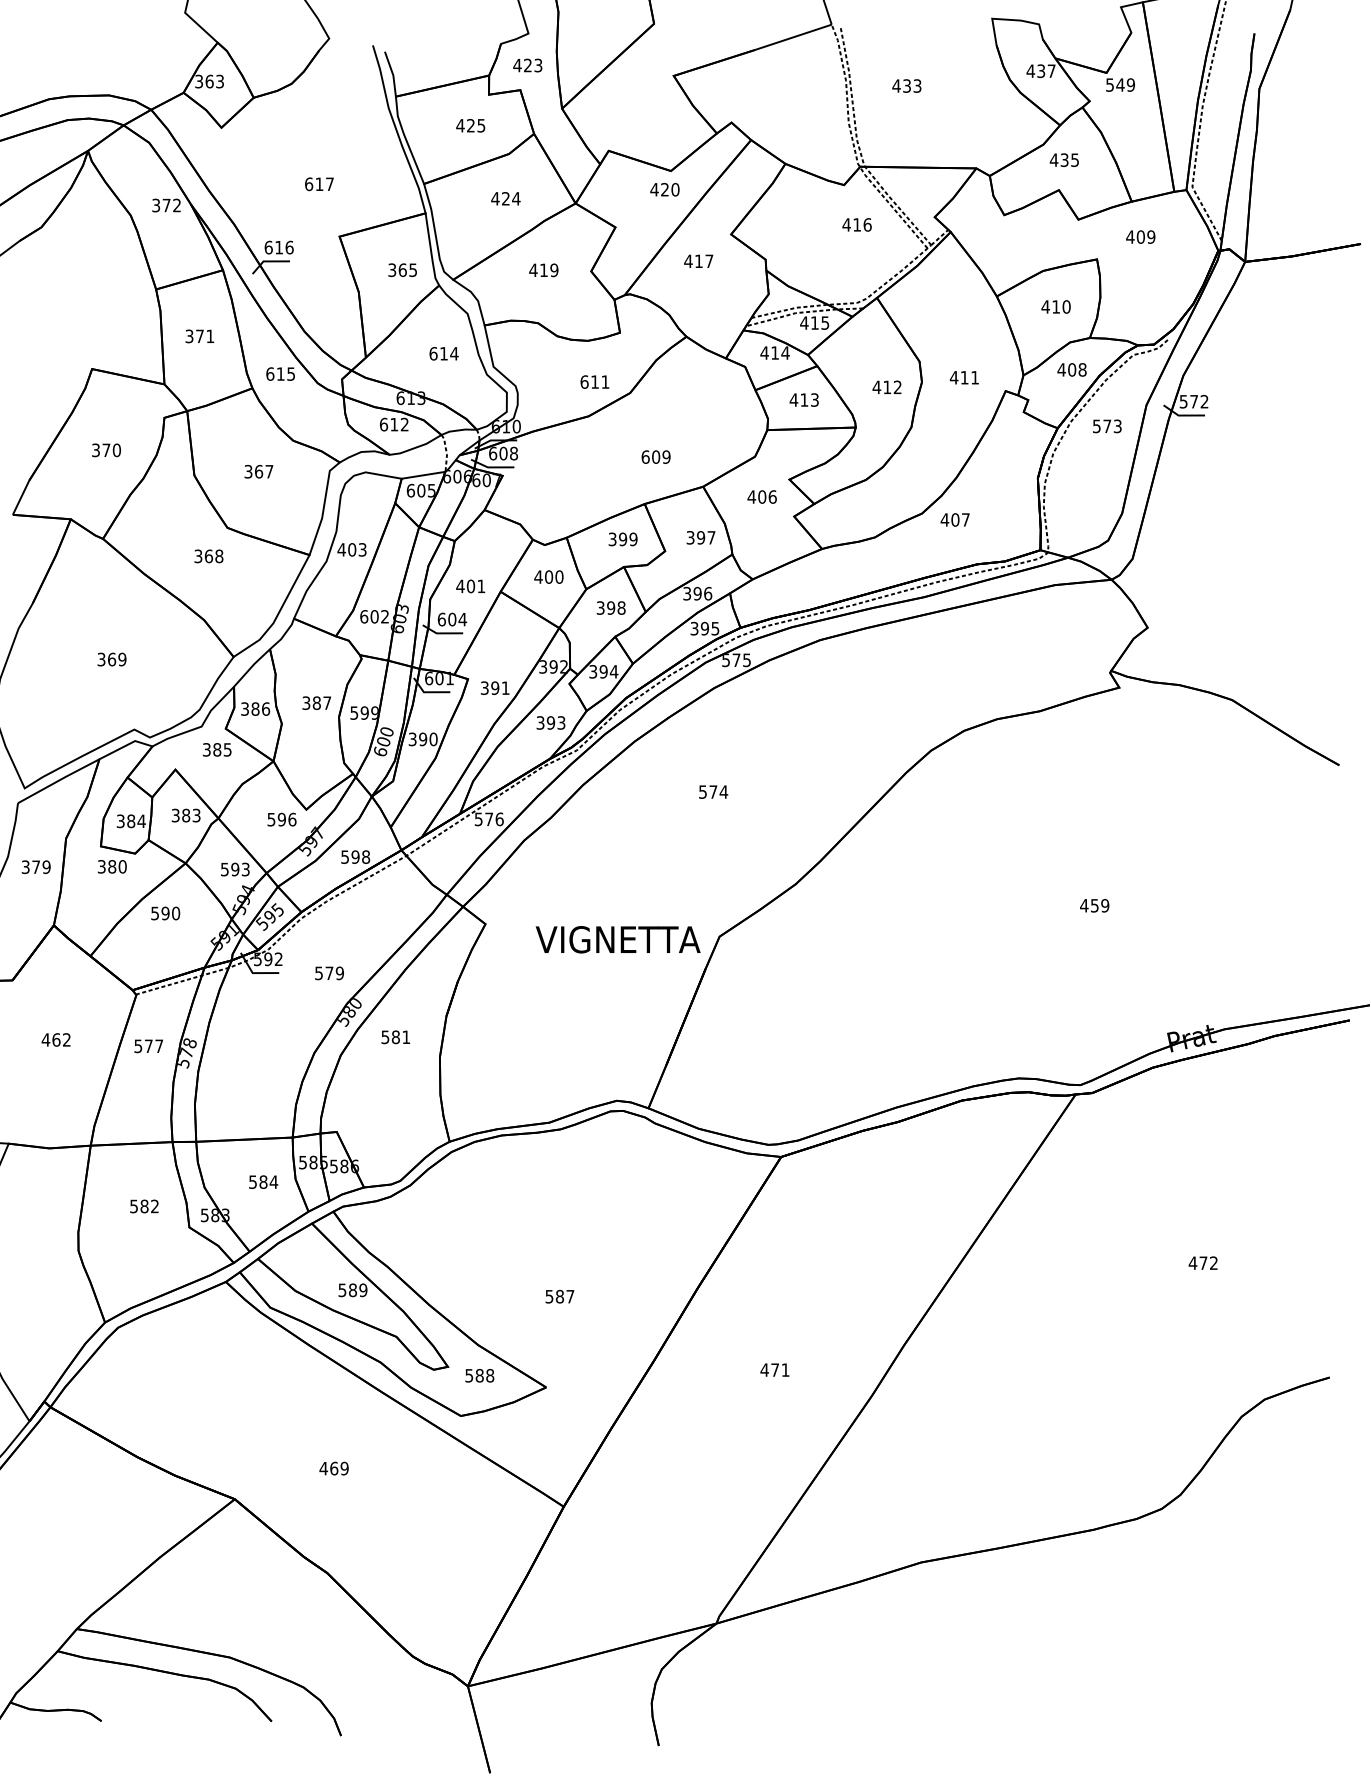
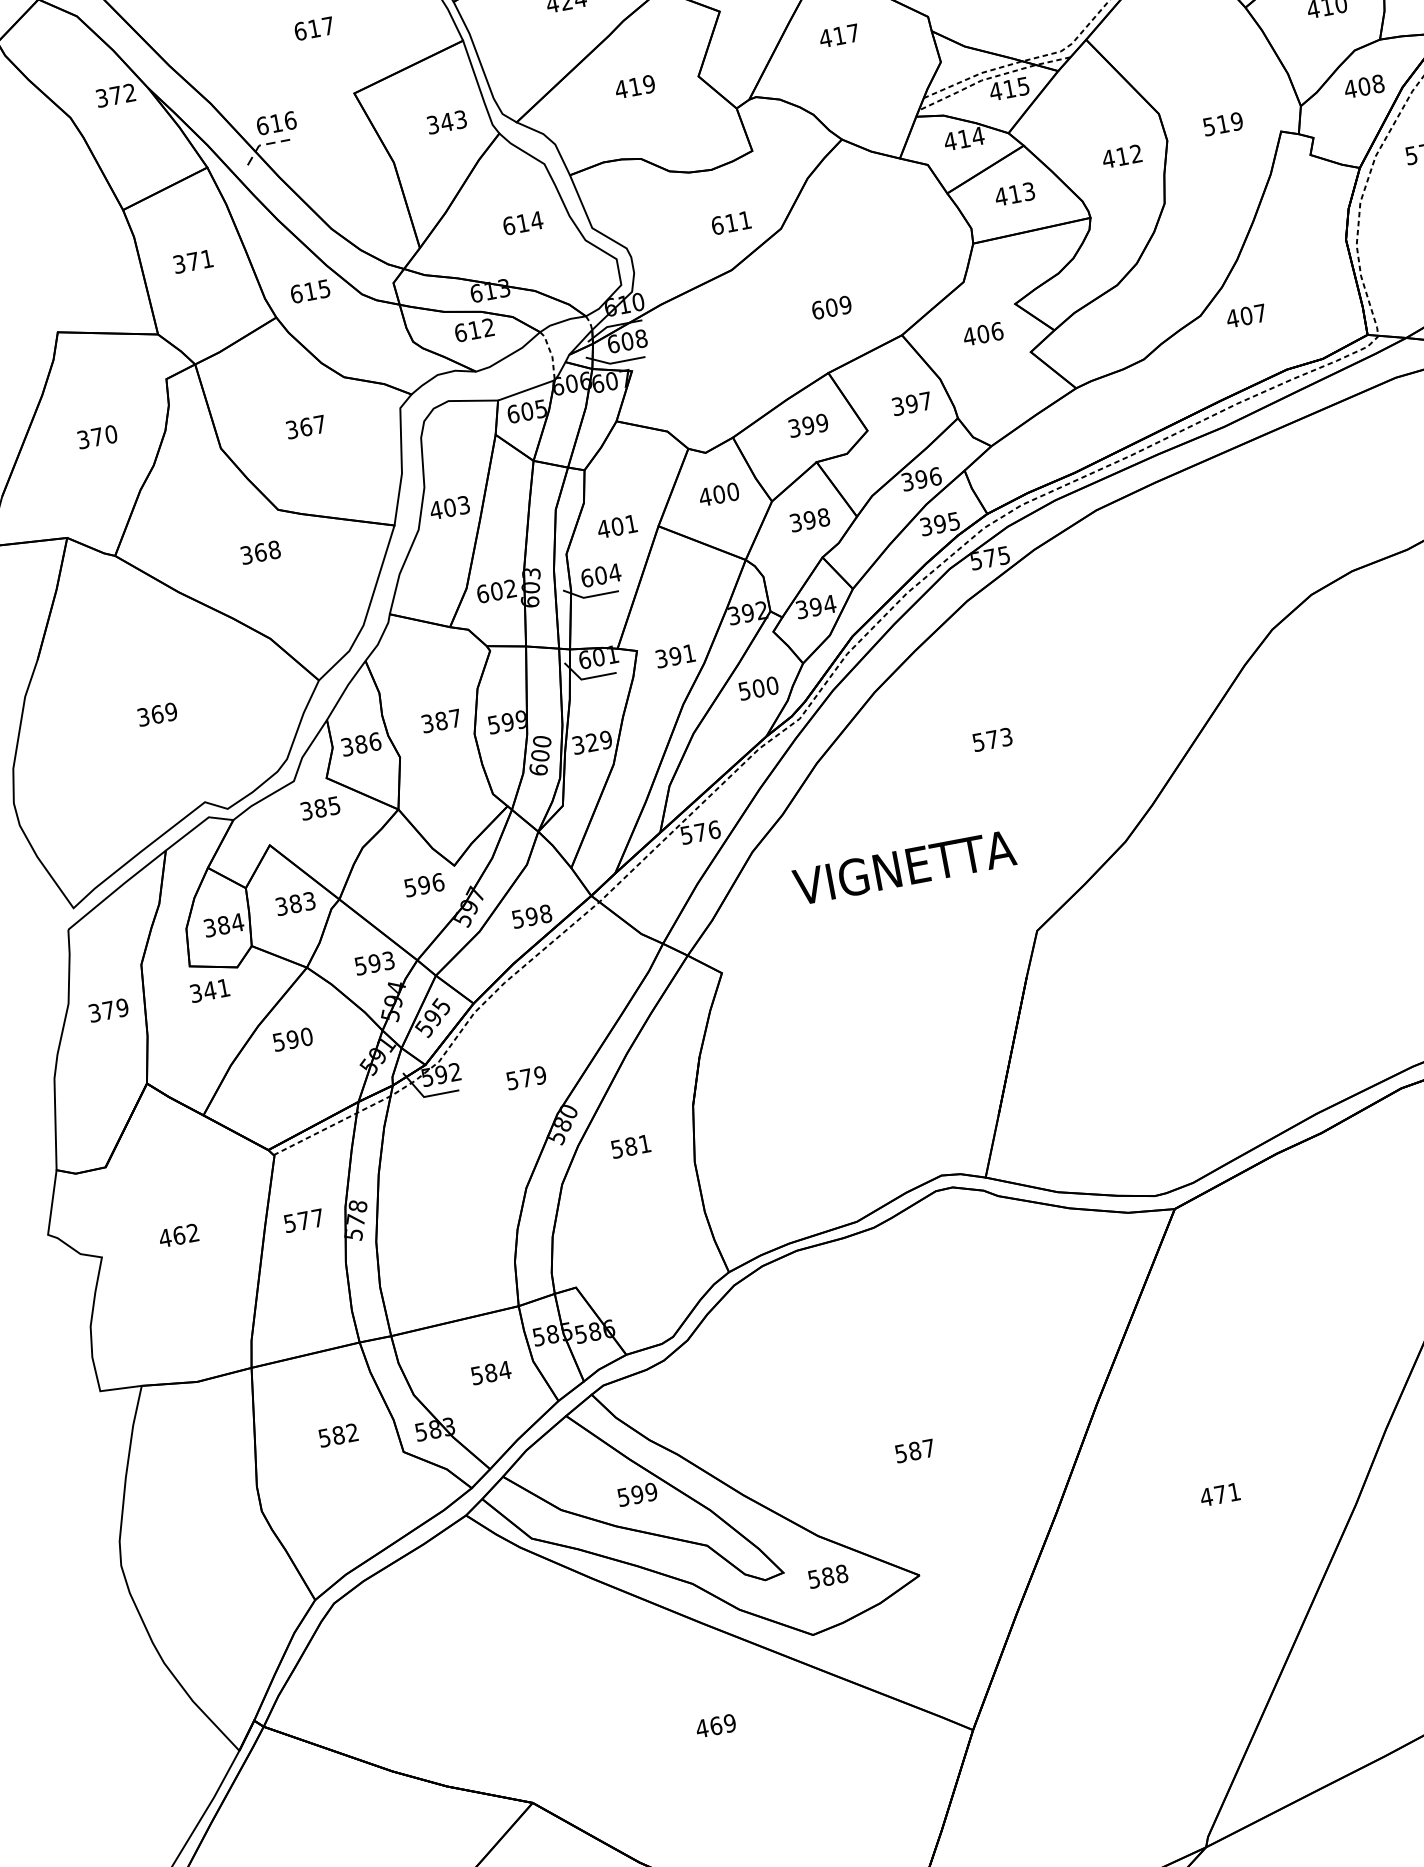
line: (268, 261) -> (265, 144), solid -> dashed
text: (407, 269) -> (453, 120), 365 -> 343
text: (964, 377) -> (1222, 123), 411 -> 519
text: (551, 722) -> (759, 687), 393 -> 500
text: (428, 739) -> (599, 741), 390 -> 329
text: (723, 791) -> (1005, 736), 574 -> 573
text: (116, 866) -> (215, 989), 380 -> 341
text: (617, 939) -> (903, 867), moved
text: (352, 1290) -> (636, 1495), 589 -> 599
text: (333, 1468) -> (715, 1725), moved

